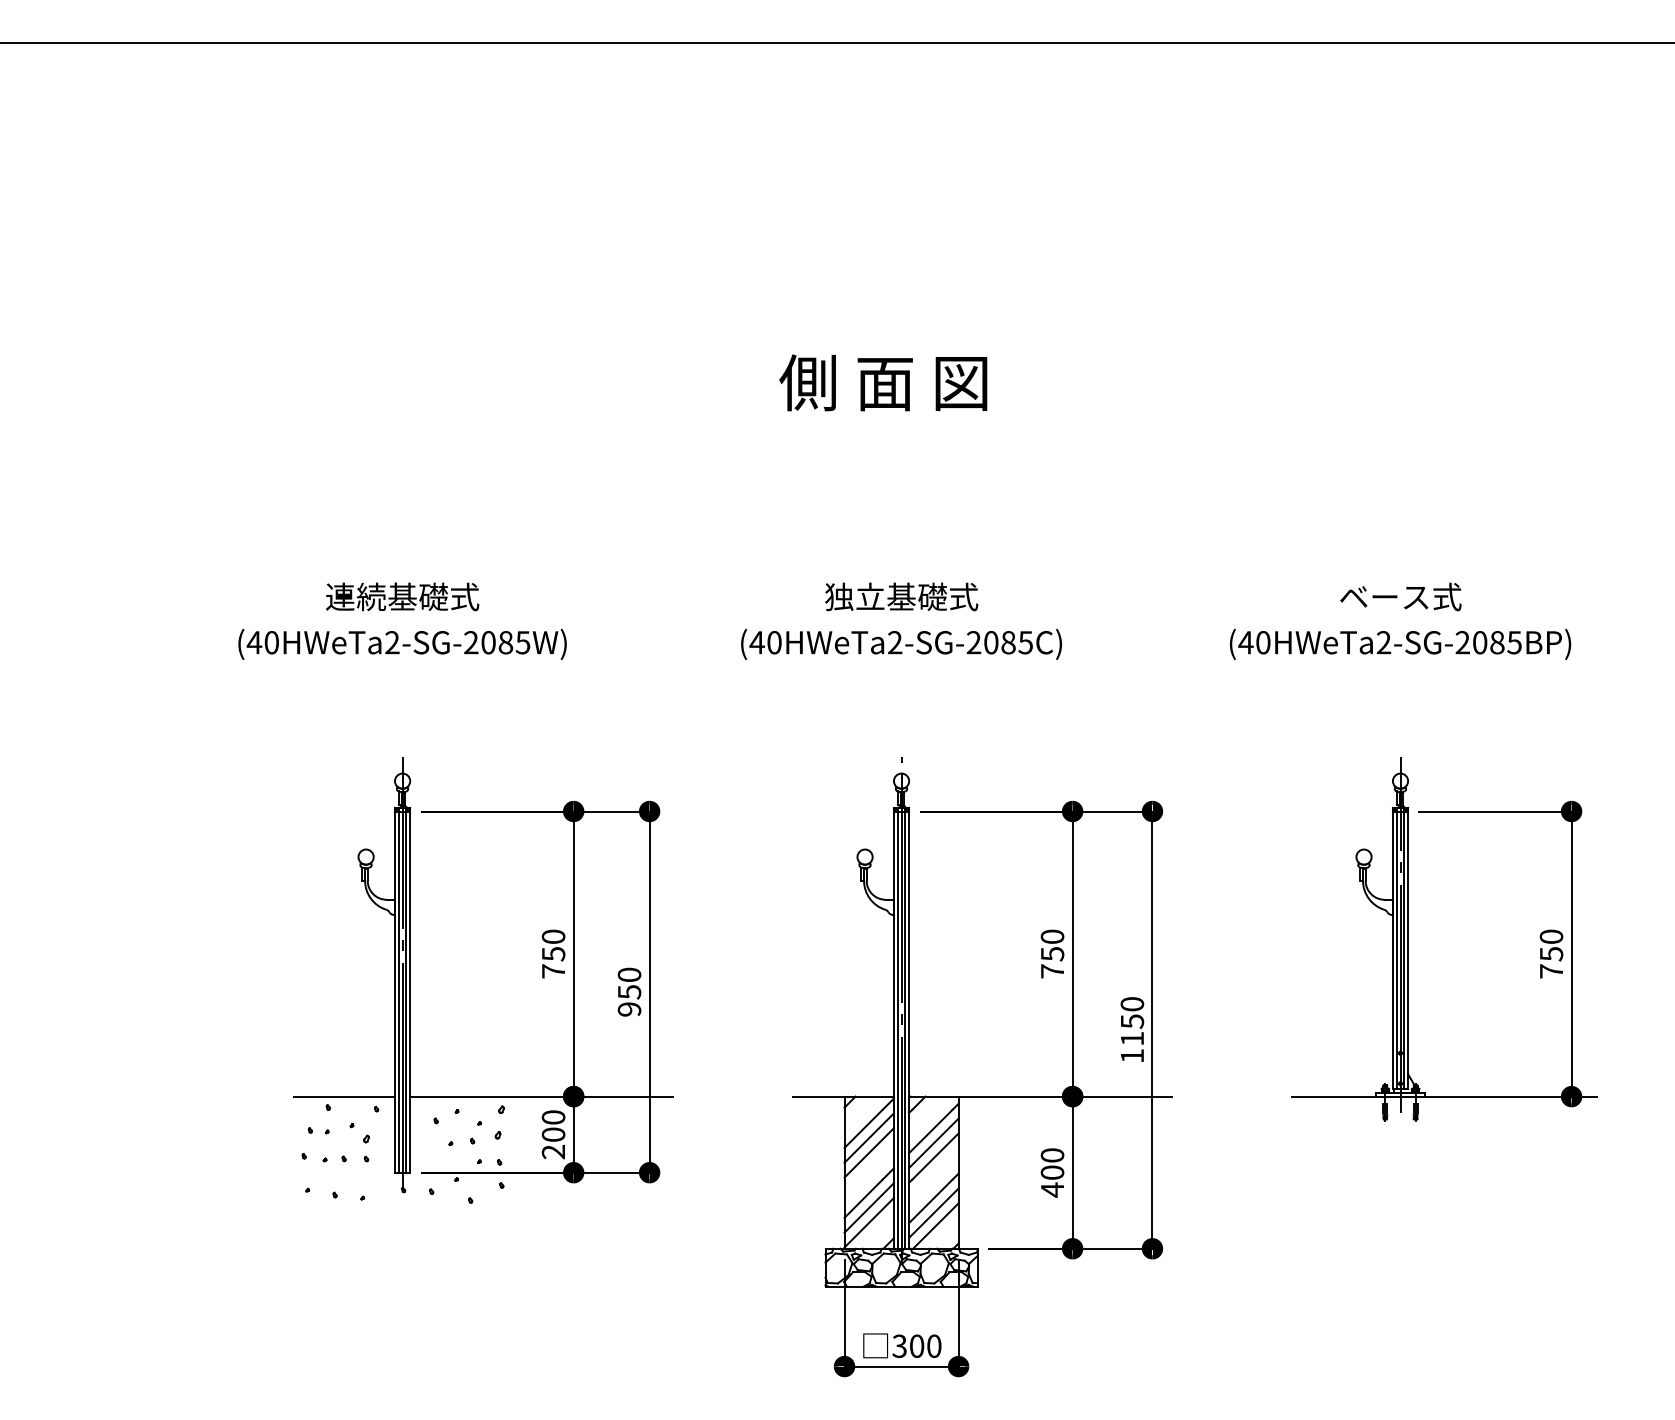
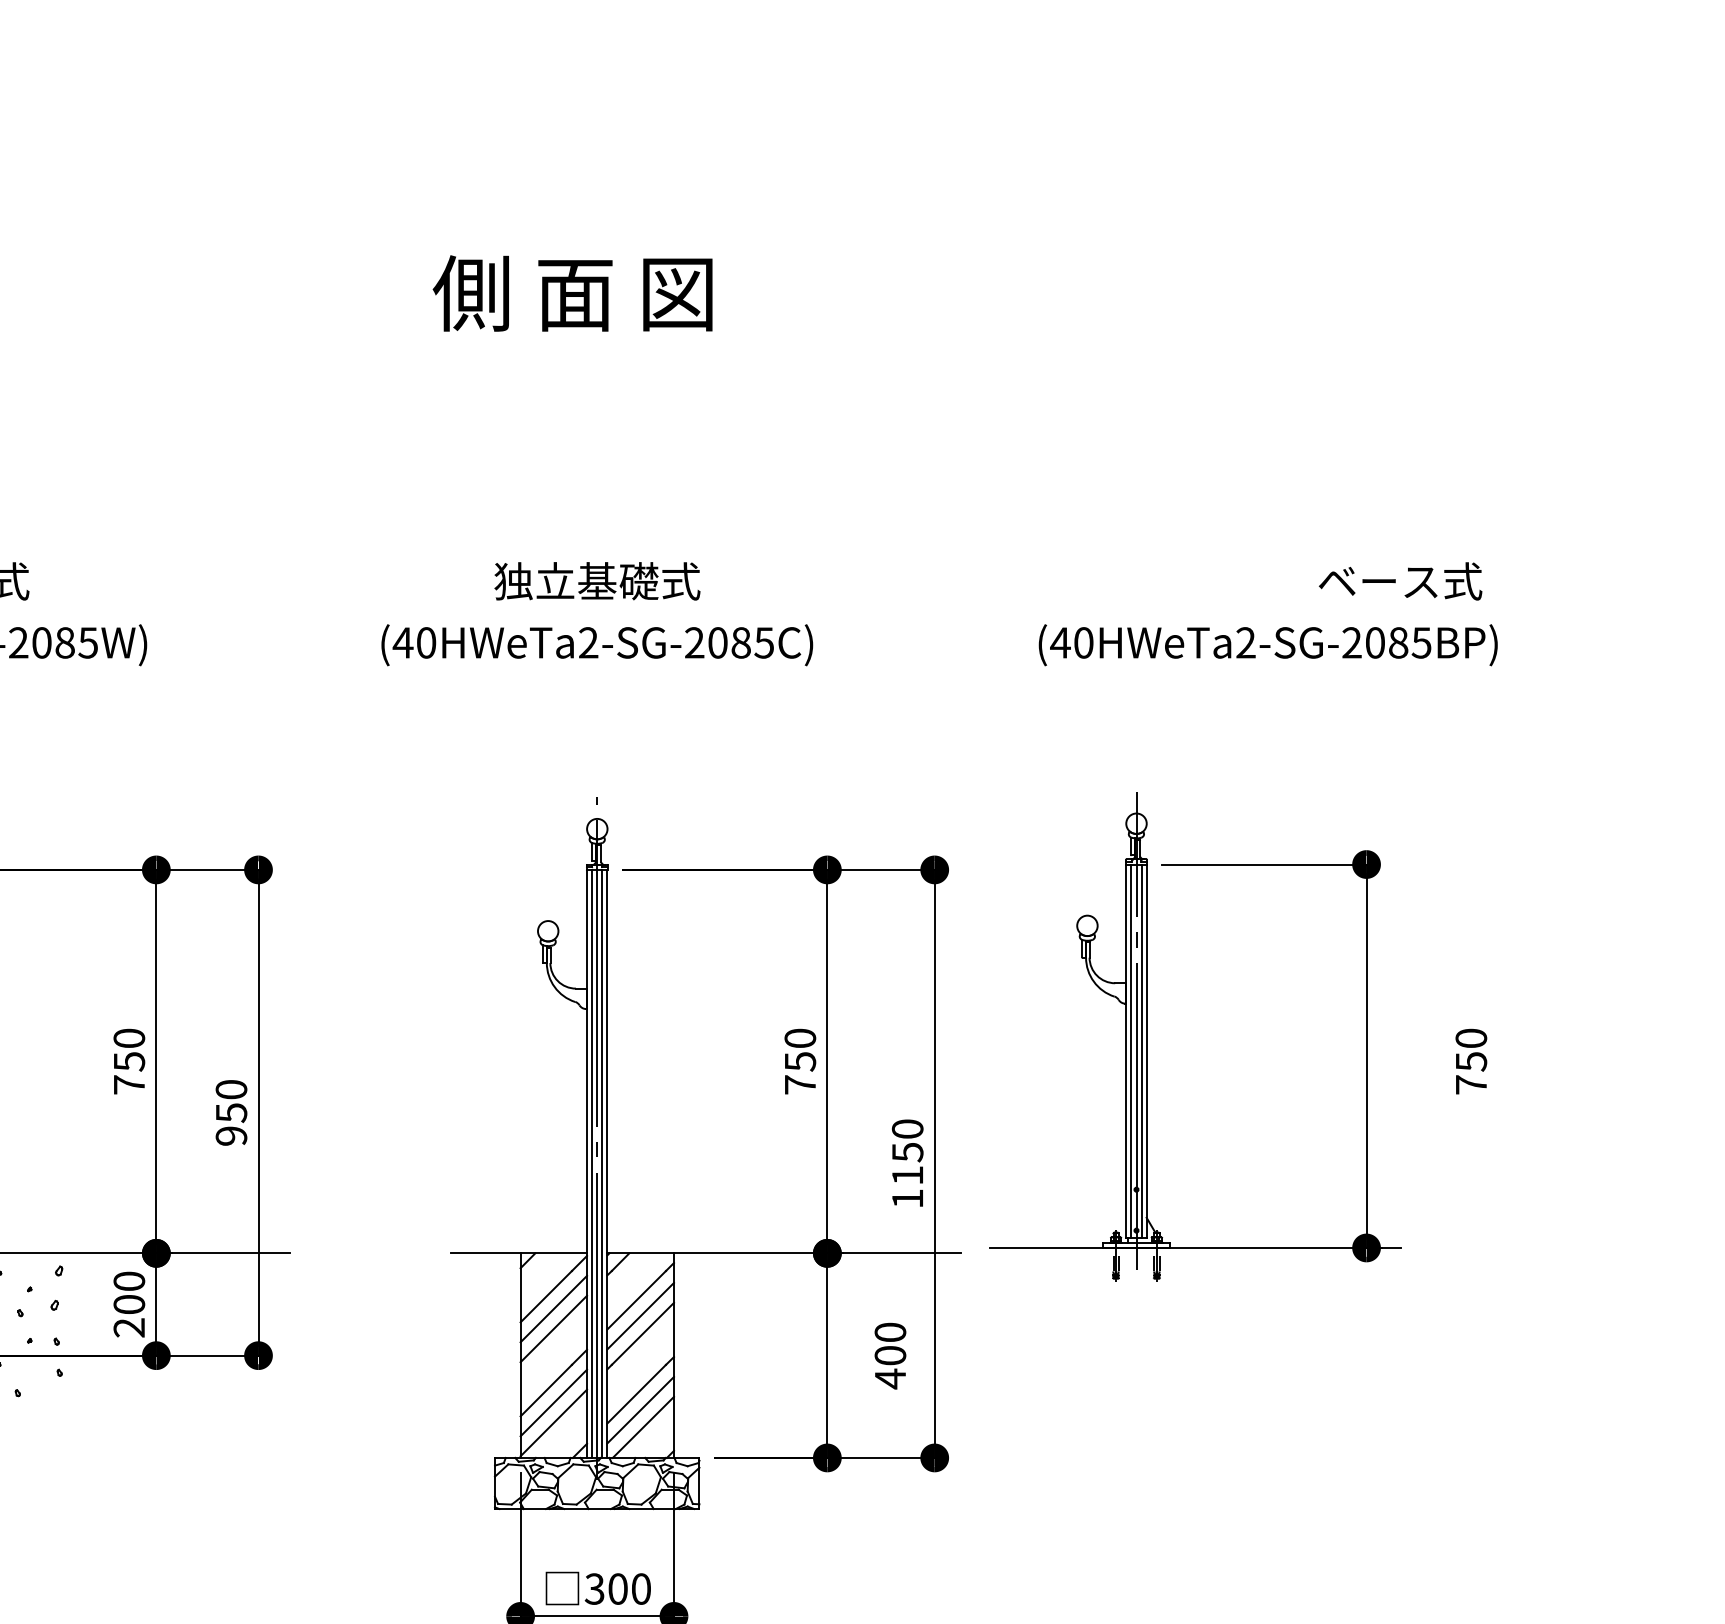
text: (1400, 596) -> (1400, 580), moved
part: (1408, 939) -> (1147, 1036), moved
text: (1052, 1172) -> (890, 1355), moved

